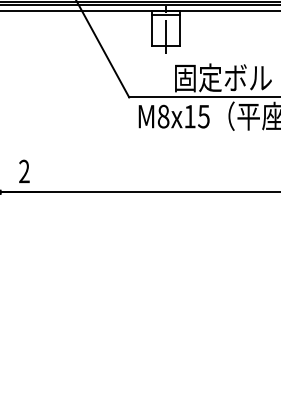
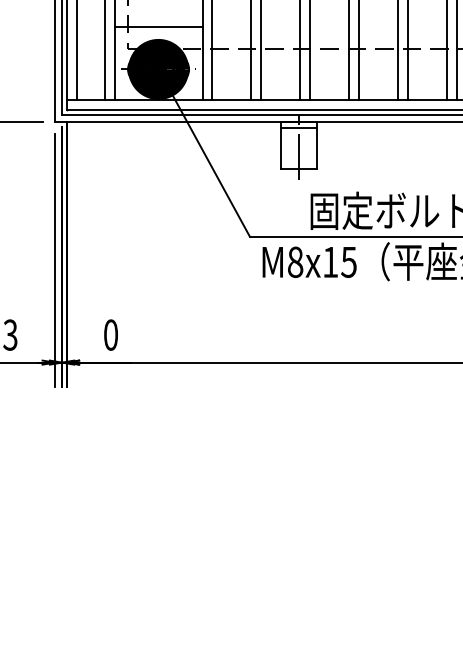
text: (24, 171) -> (110, 334), 2 -> 0

